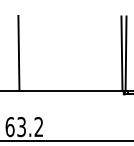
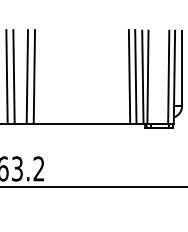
line: (12, 53) -> (6, 76), added
line: (29, 53) -> (27, 76), added
line: (35, 53) -> (34, 76), added
line: (111, 53) -> (129, 76), added
line: (116, 53) -> (135, 76), added

